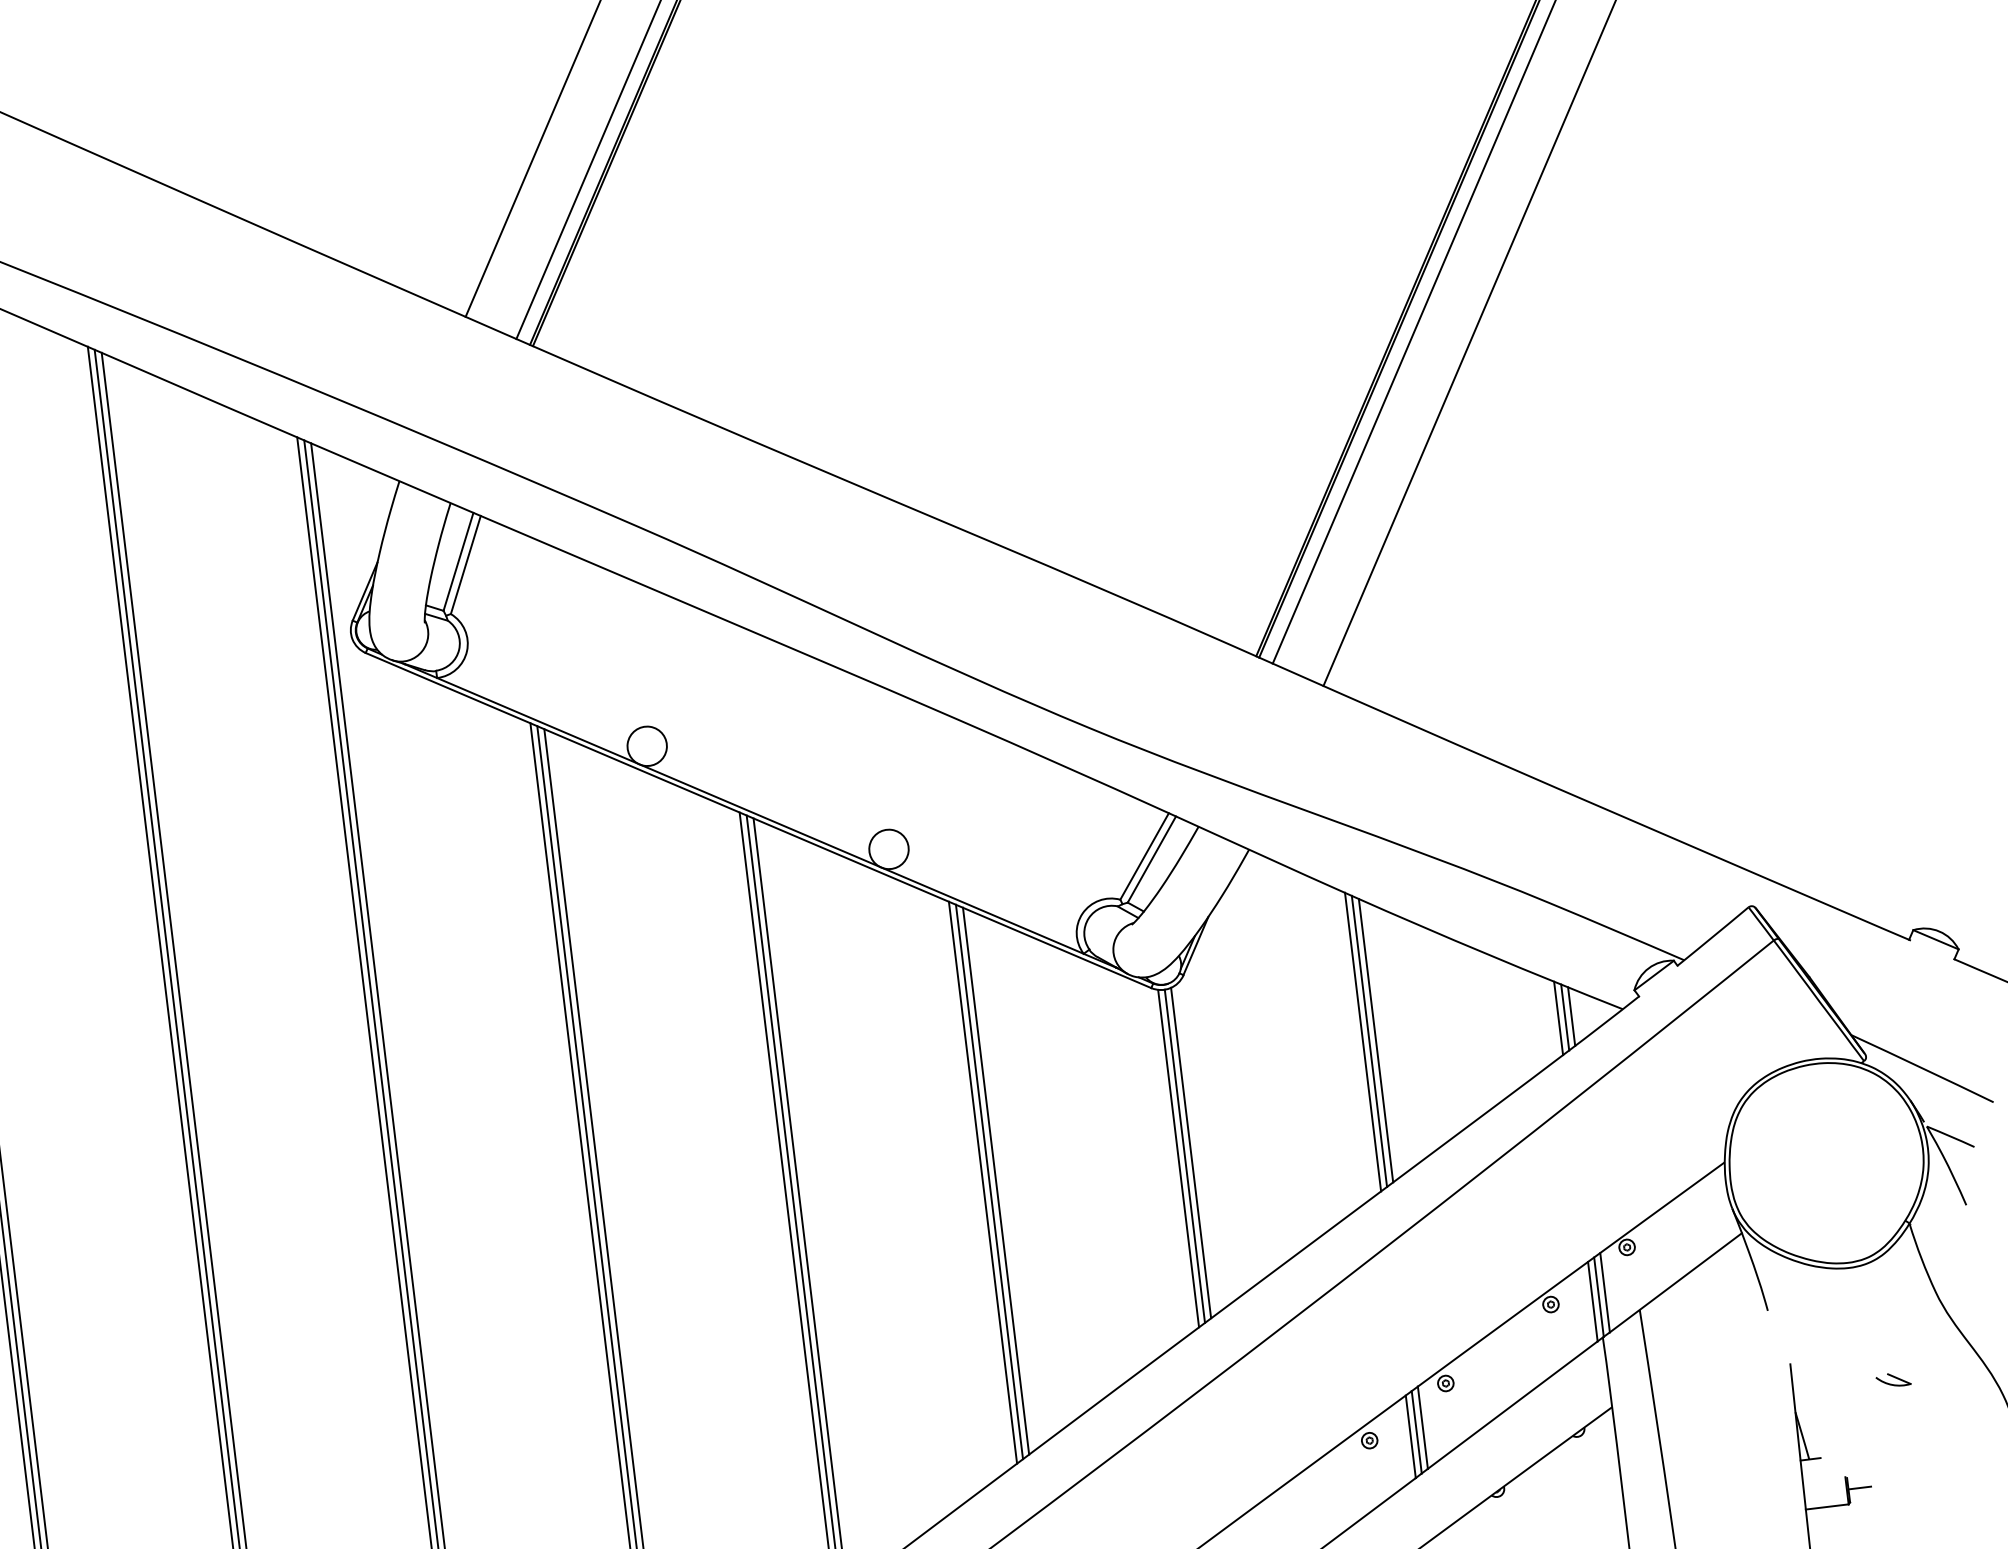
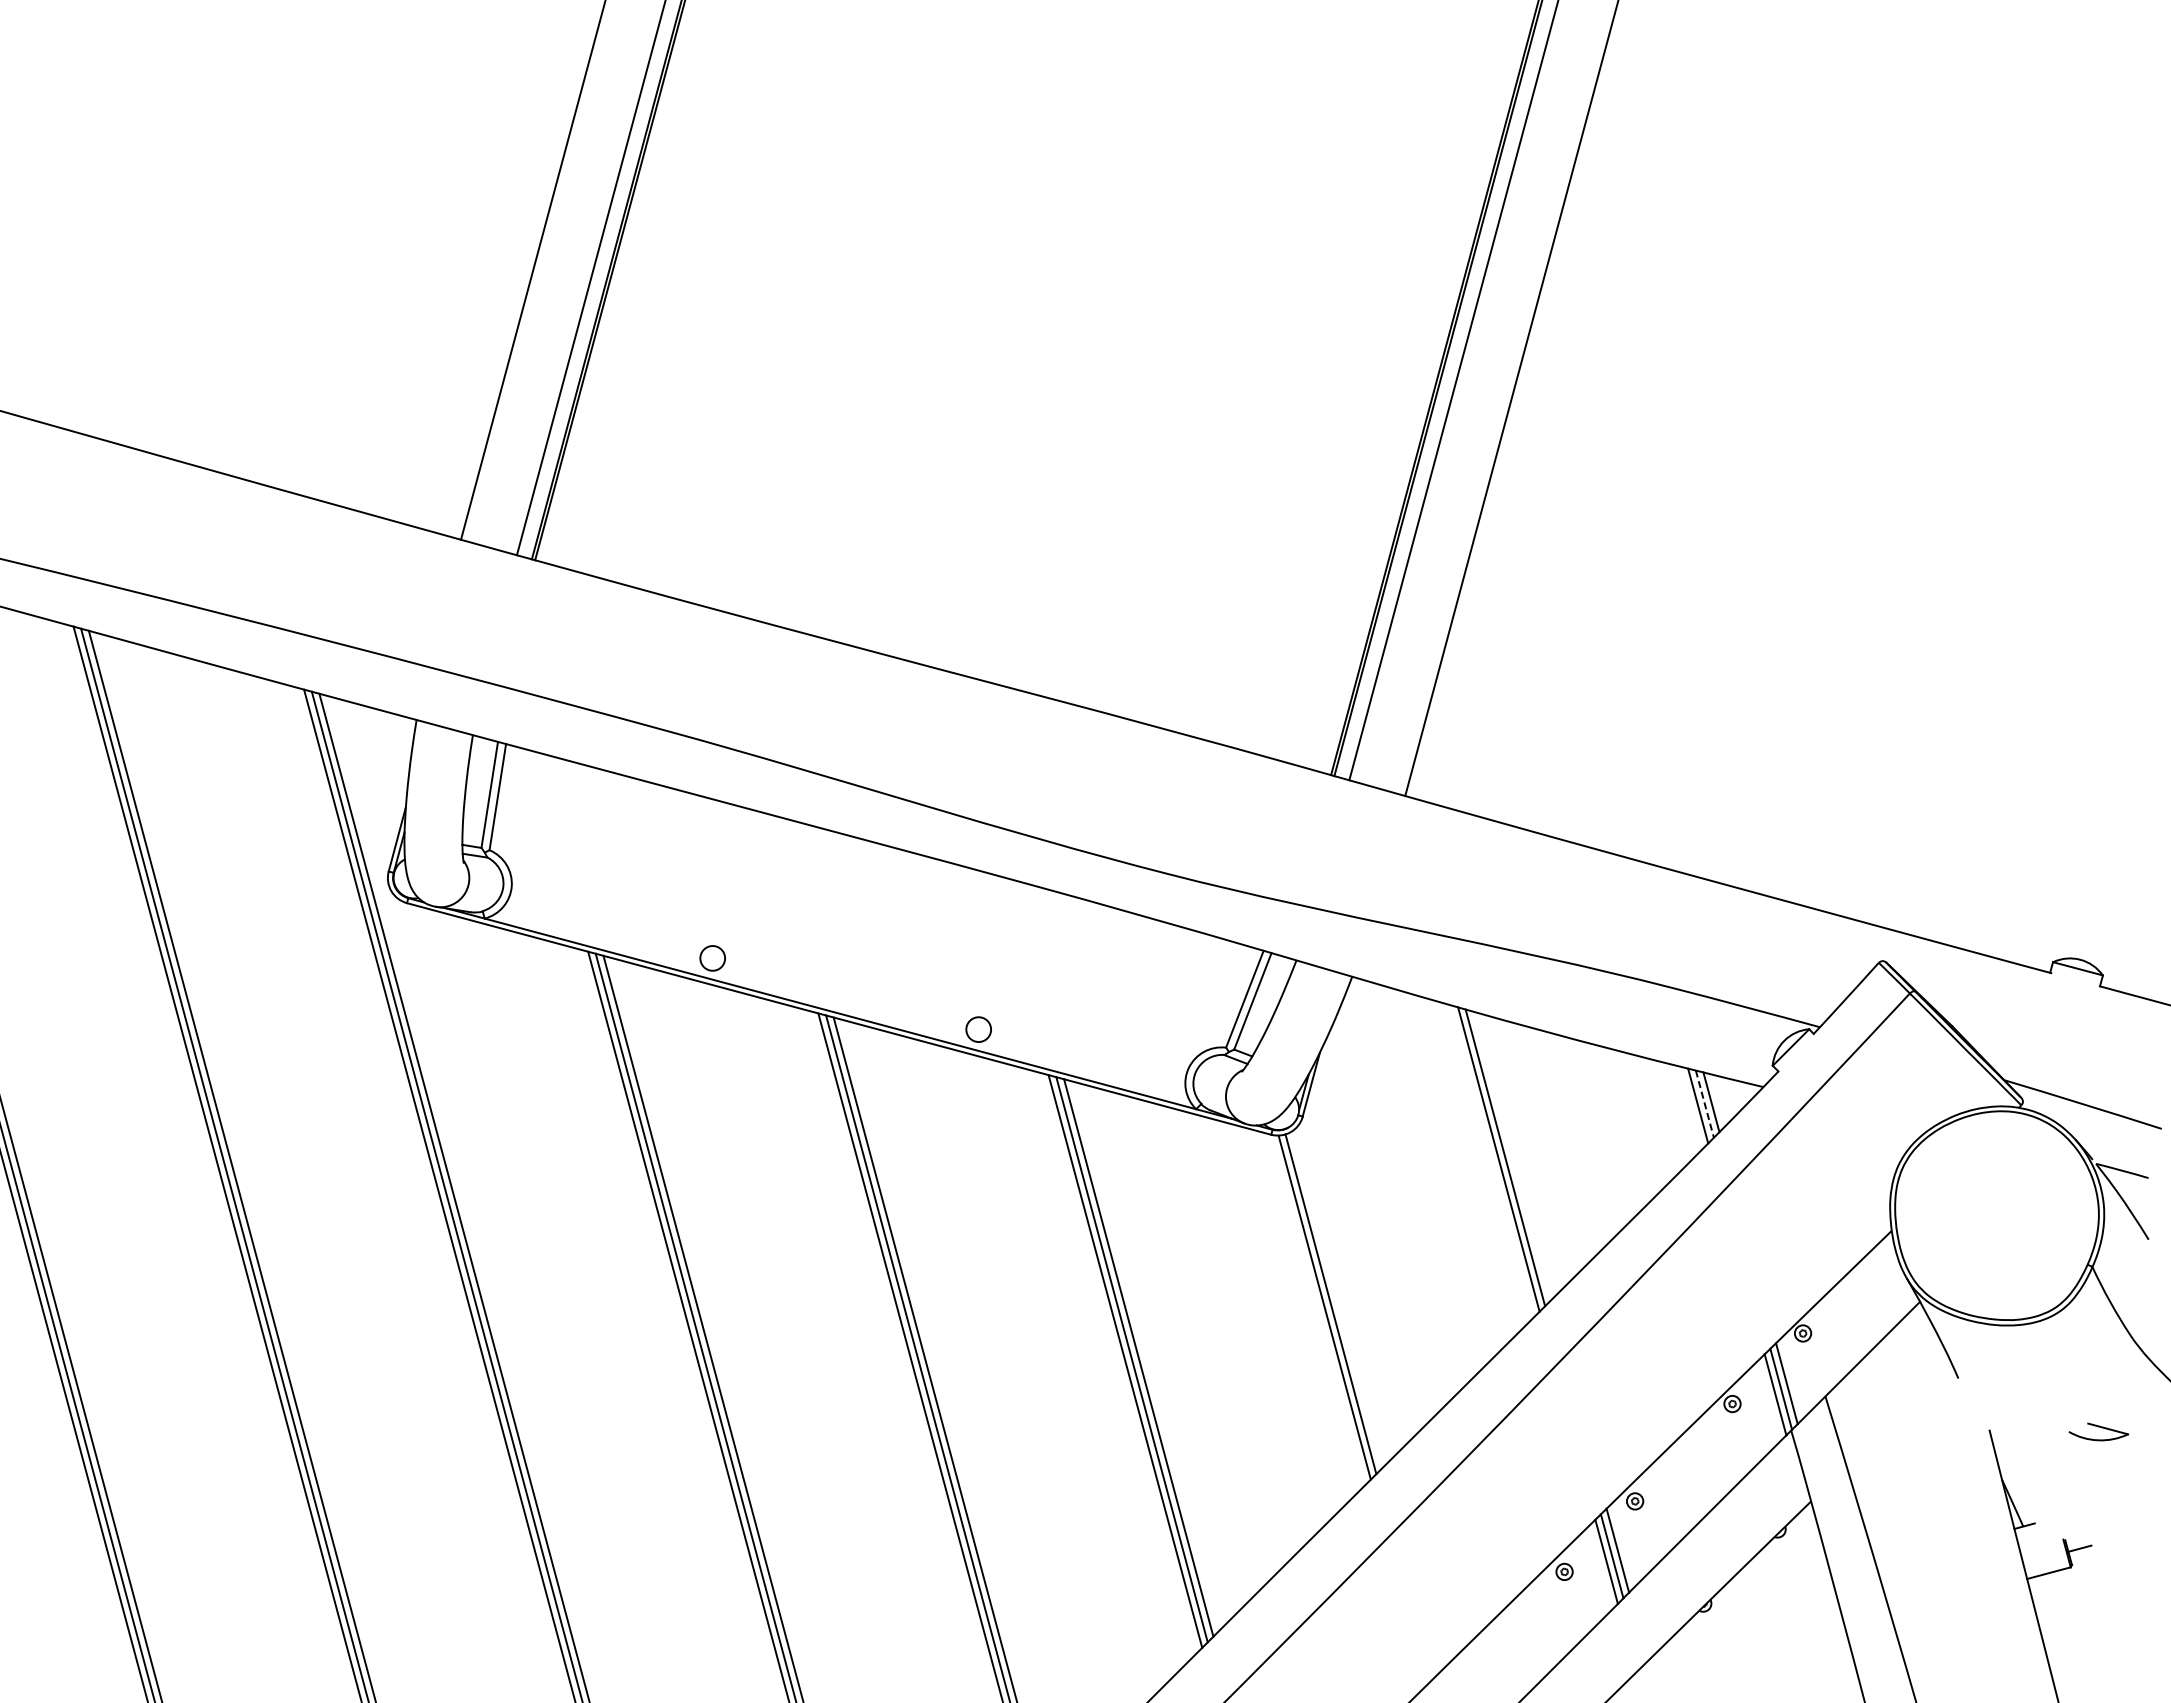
circle: (646, 746) -> (712, 958), size x0.6
circle: (888, 849) -> (978, 1029), size x0.6
line: (1564, 1017) -> (1704, 1104), solid -> dashed
line: (1375, 1039) -> (1511, 1155), removed
line: (1190, 1152) -> (1336, 1299), removed
part: (1894, 1379) -> (2099, 1431), size x1.6

